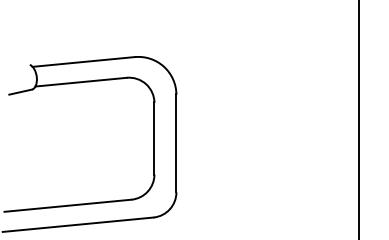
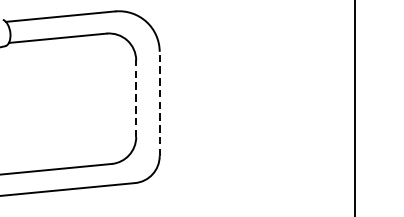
line: (154, 137) -> (136, 97), solid -> dashed
line: (176, 142) -> (159, 102), solid -> dashed

